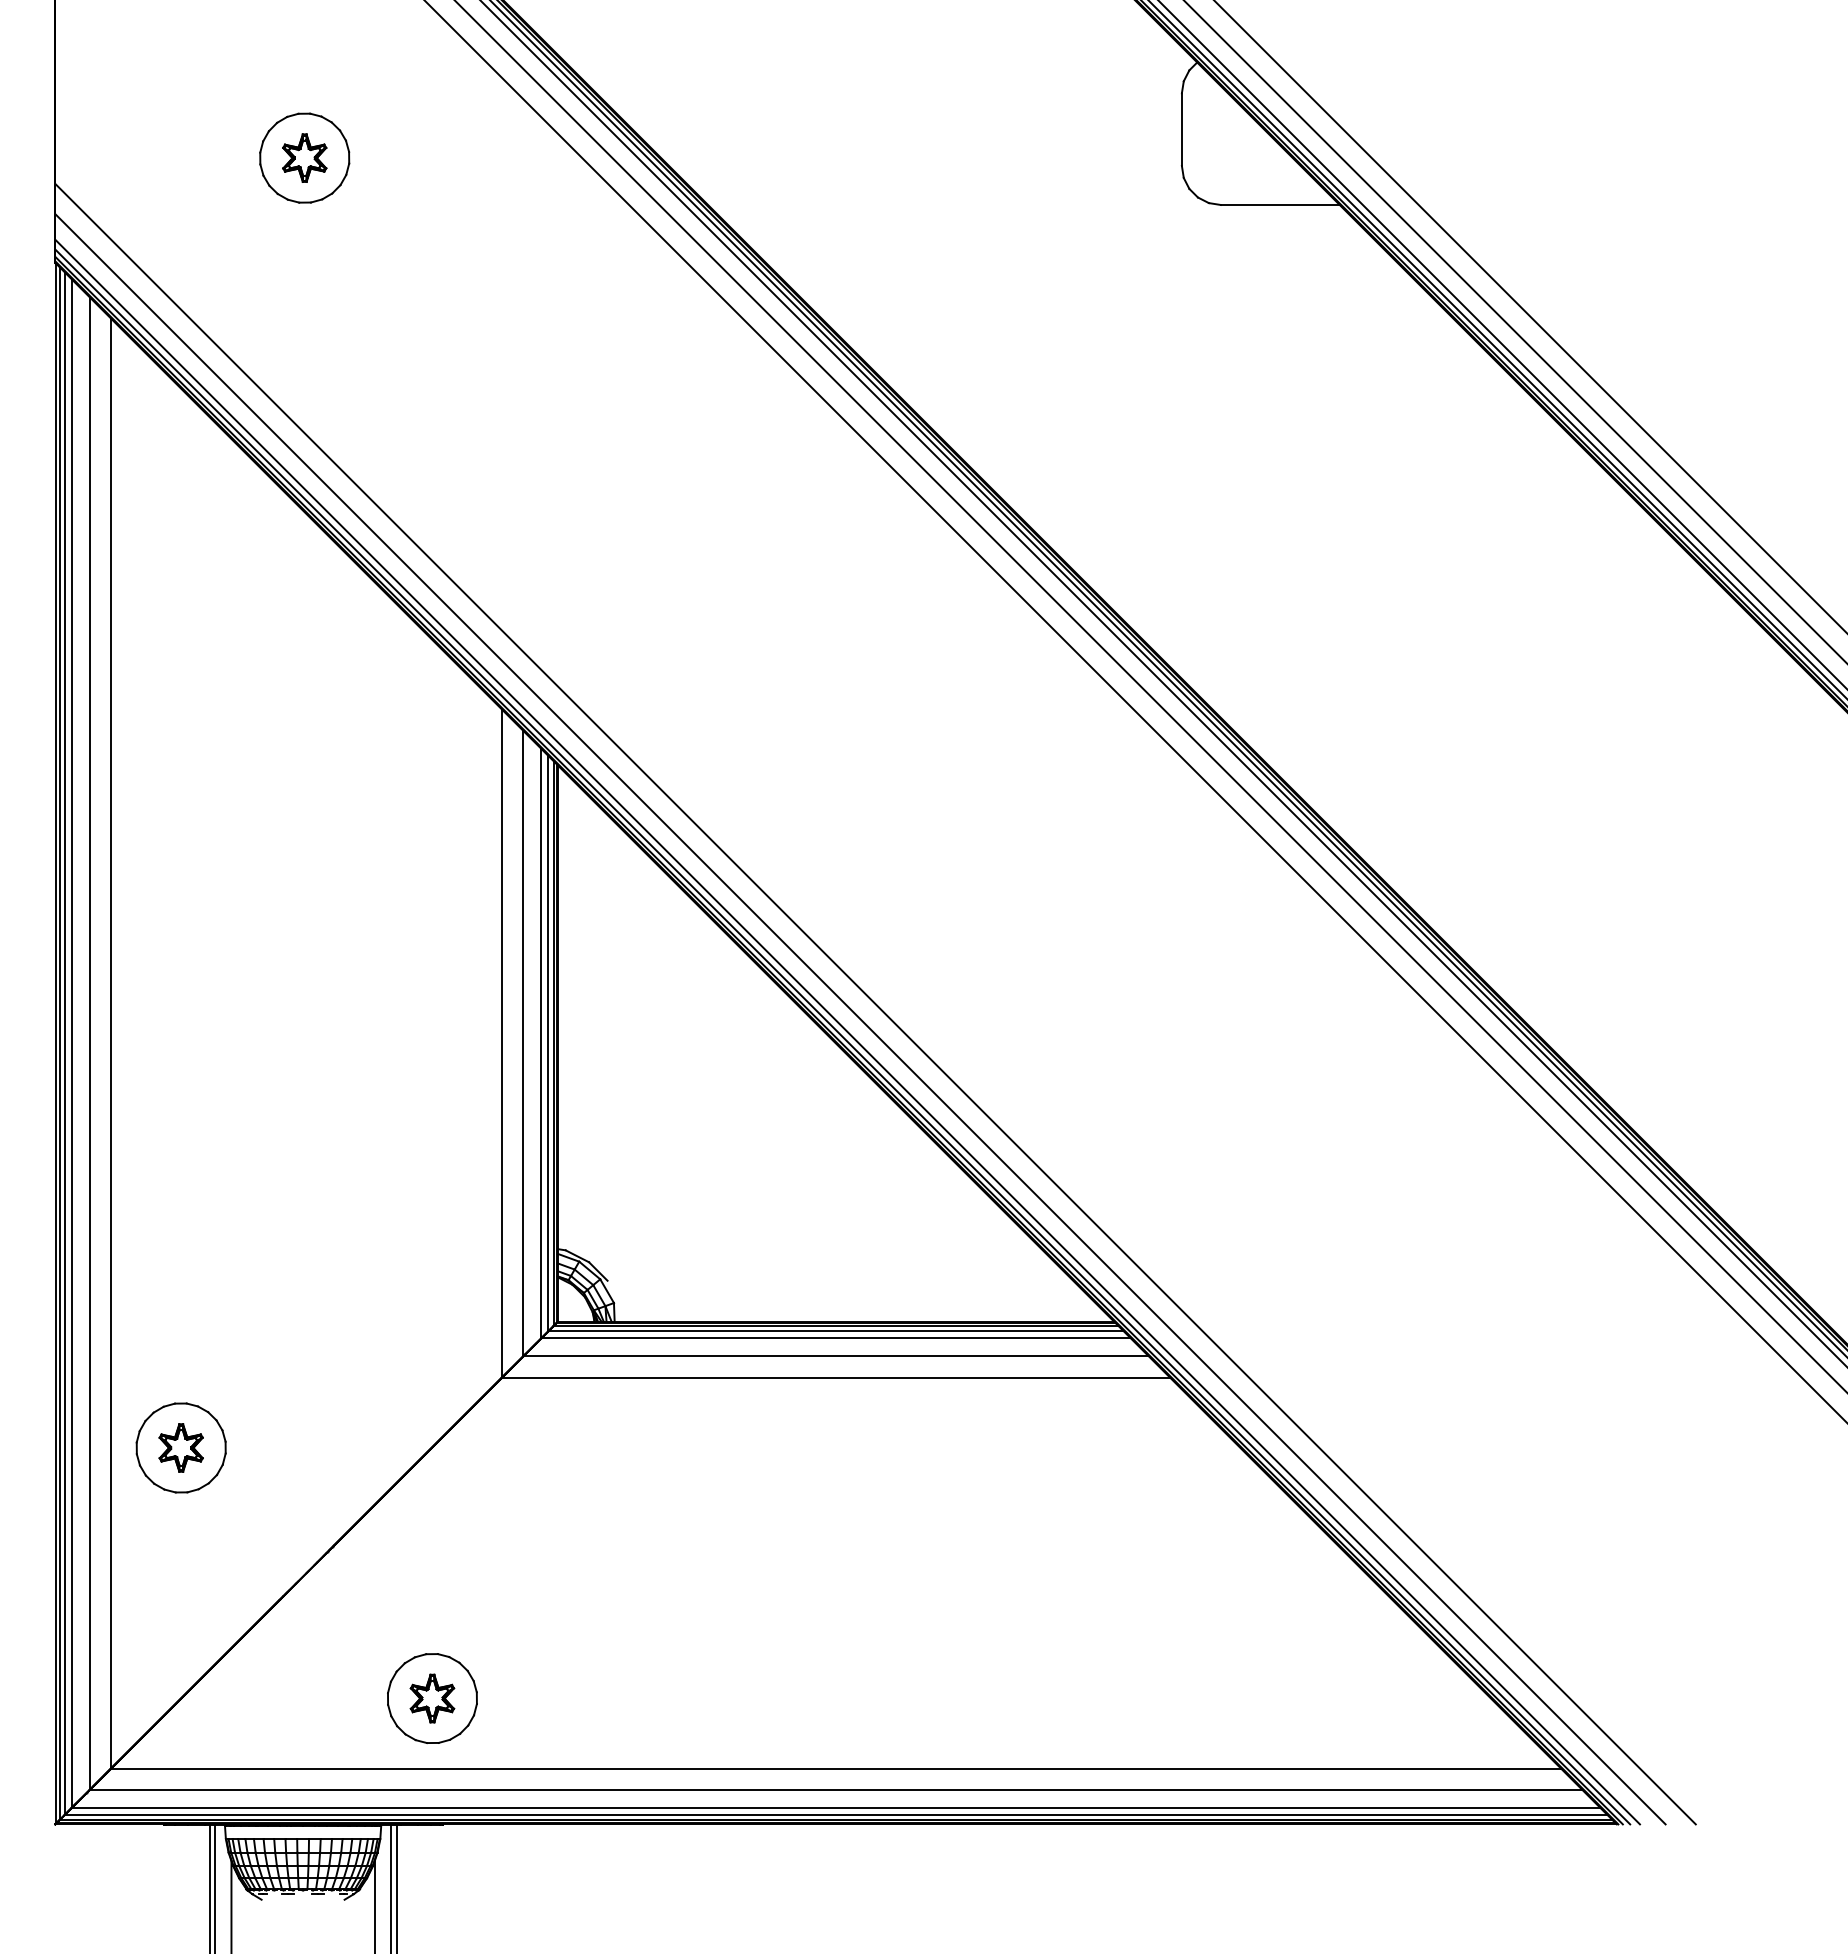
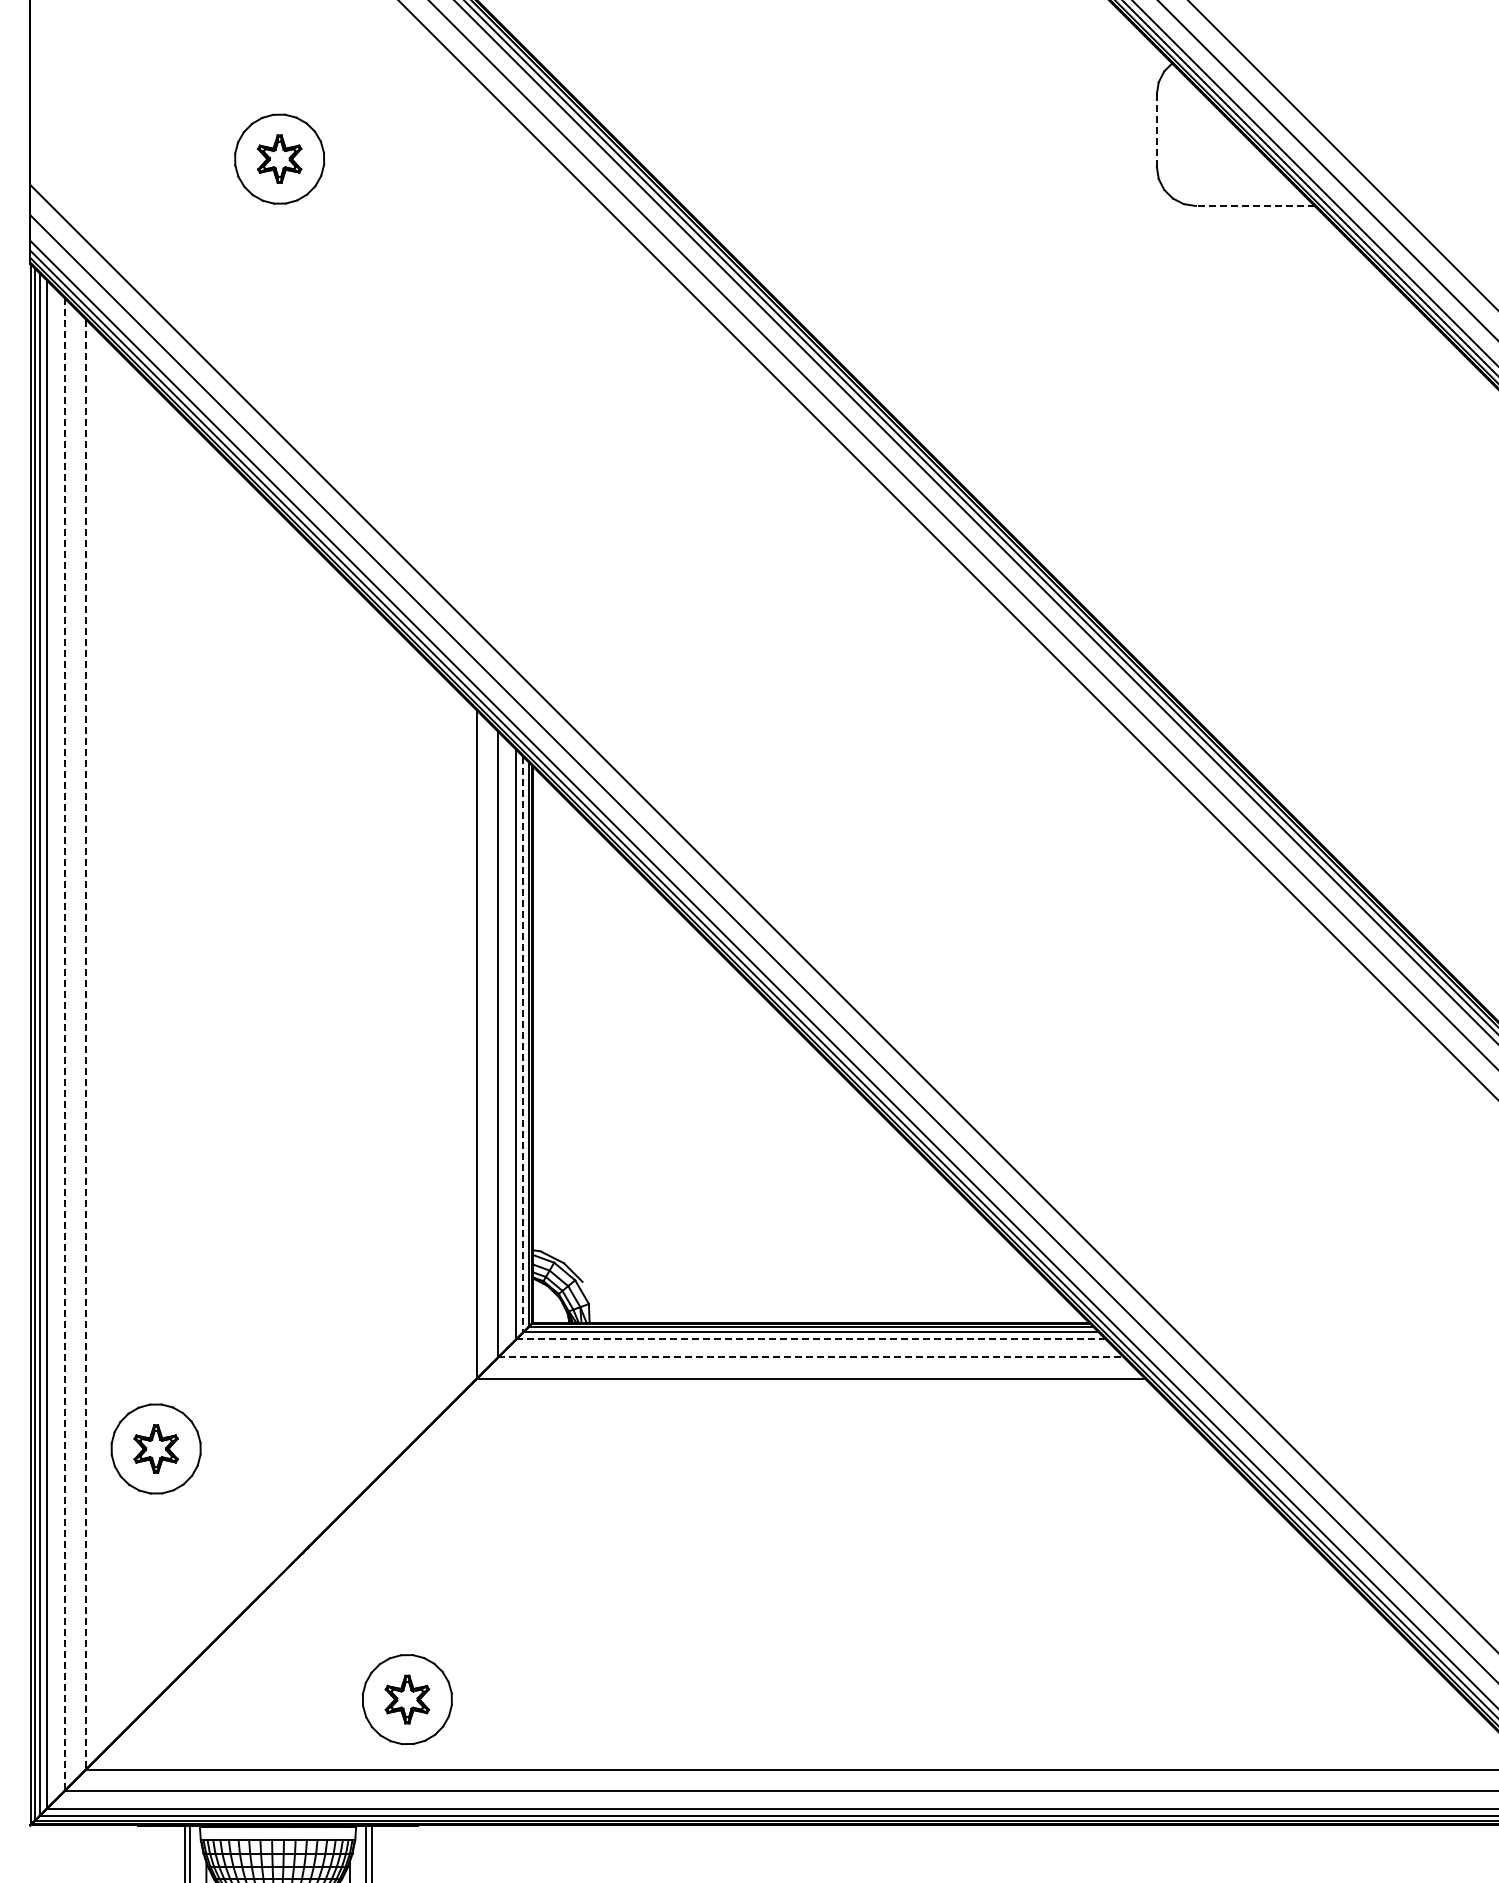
line: (1181, 129) -> (1156, 130), solid -> dashed
line: (1279, 205) -> (1254, 206), solid -> dashed
line: (111, 1043) -> (86, 1044), solid -> dashed
line: (548, 1043) -> (523, 1044), solid -> dashed
line: (89, 1044) -> (64, 1045), solid -> dashed
line: (836, 1338) -> (811, 1339), solid -> dashed
line: (836, 1356) -> (811, 1357), solid -> dashed

